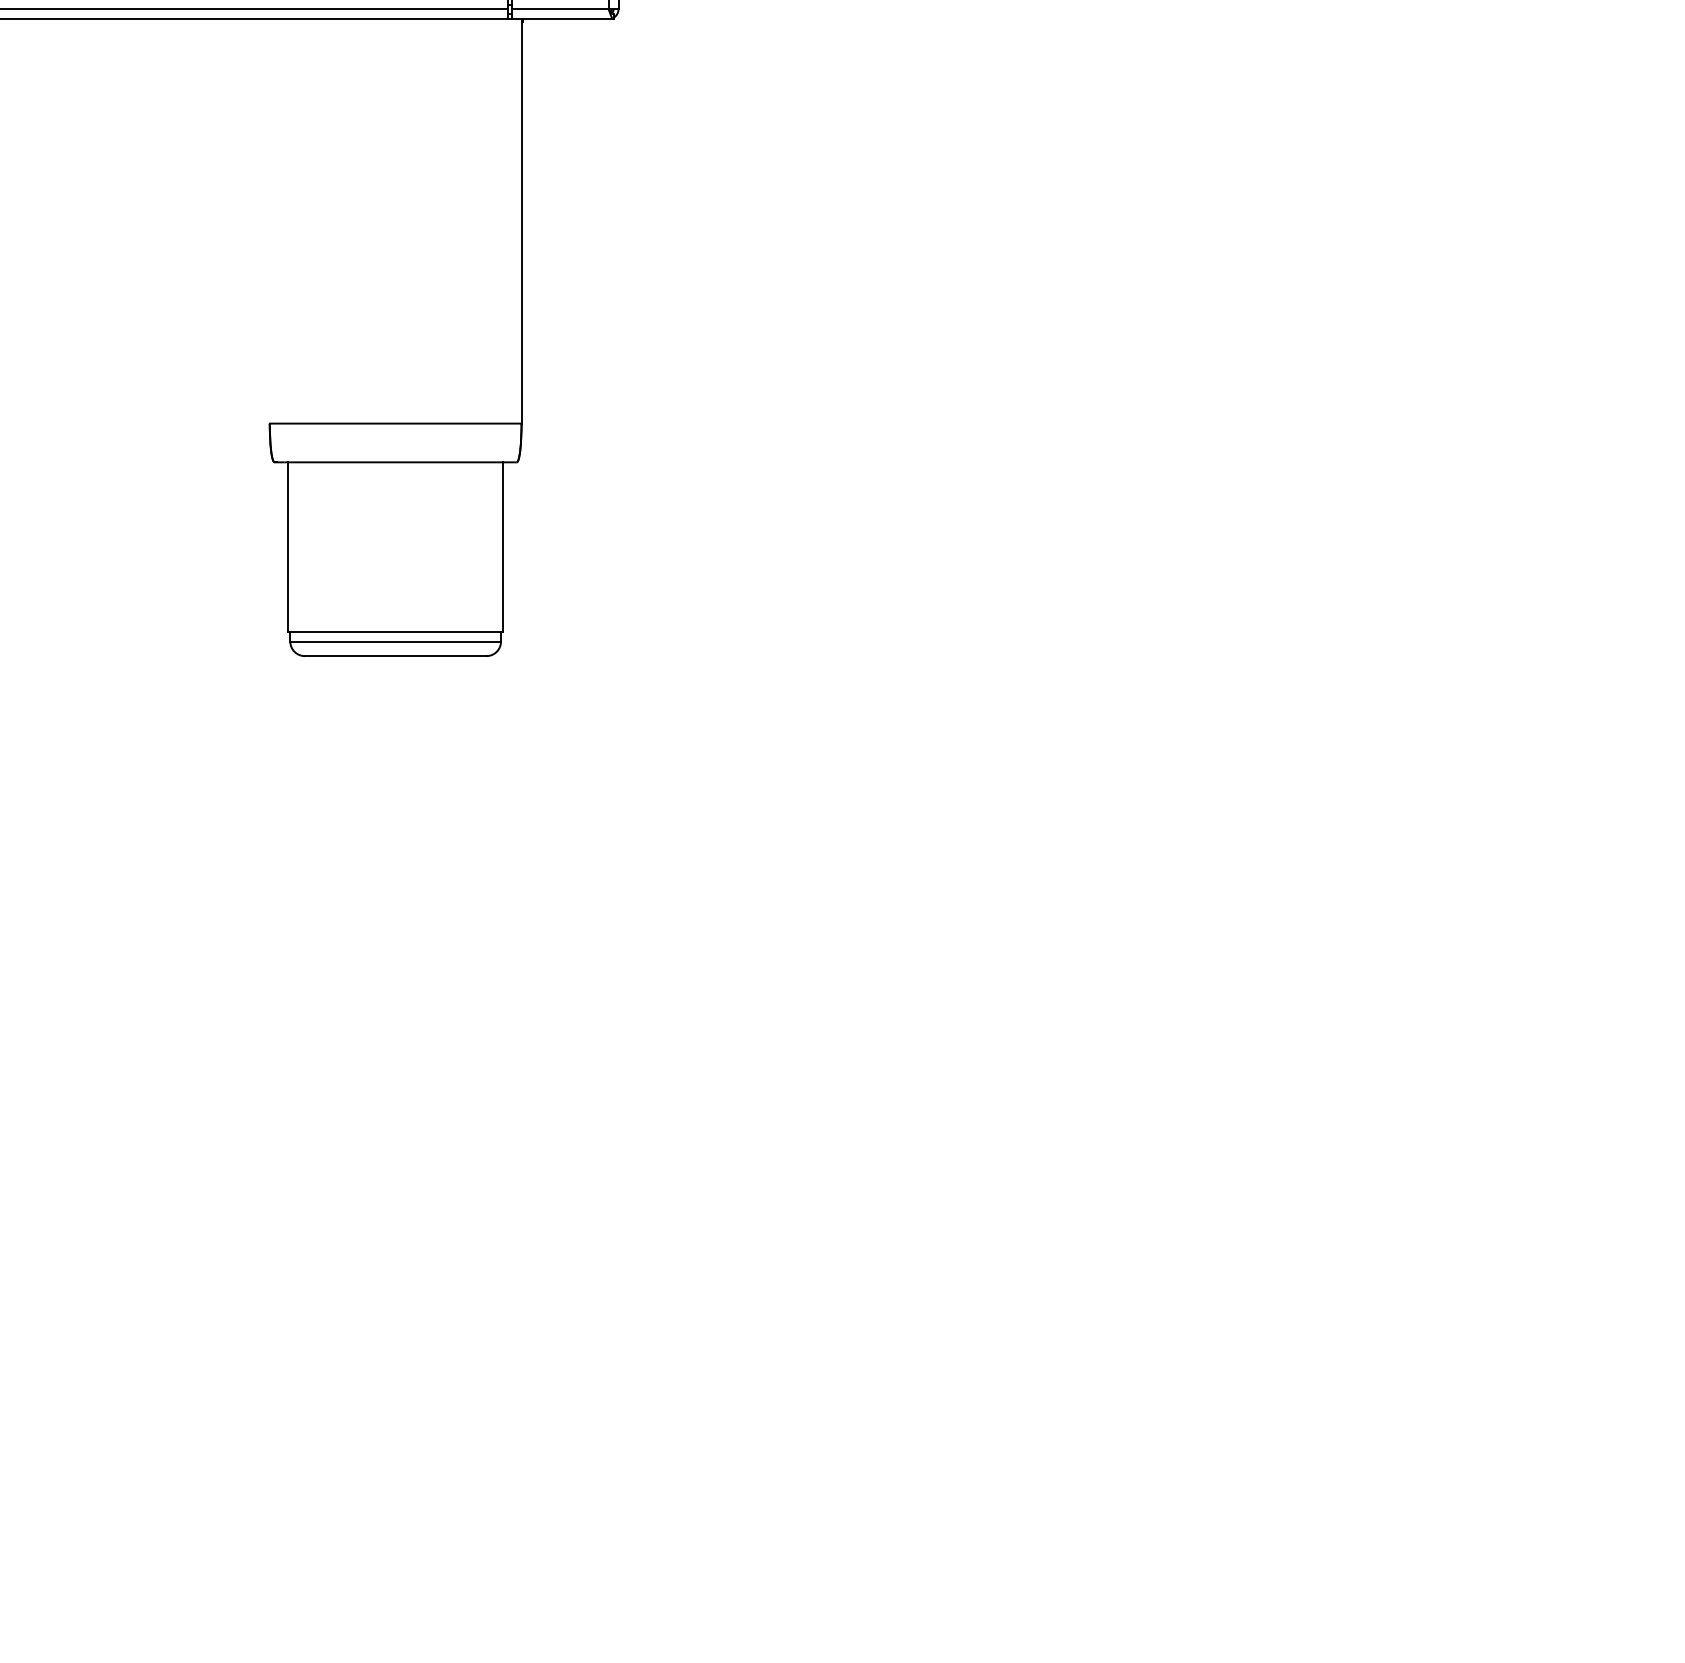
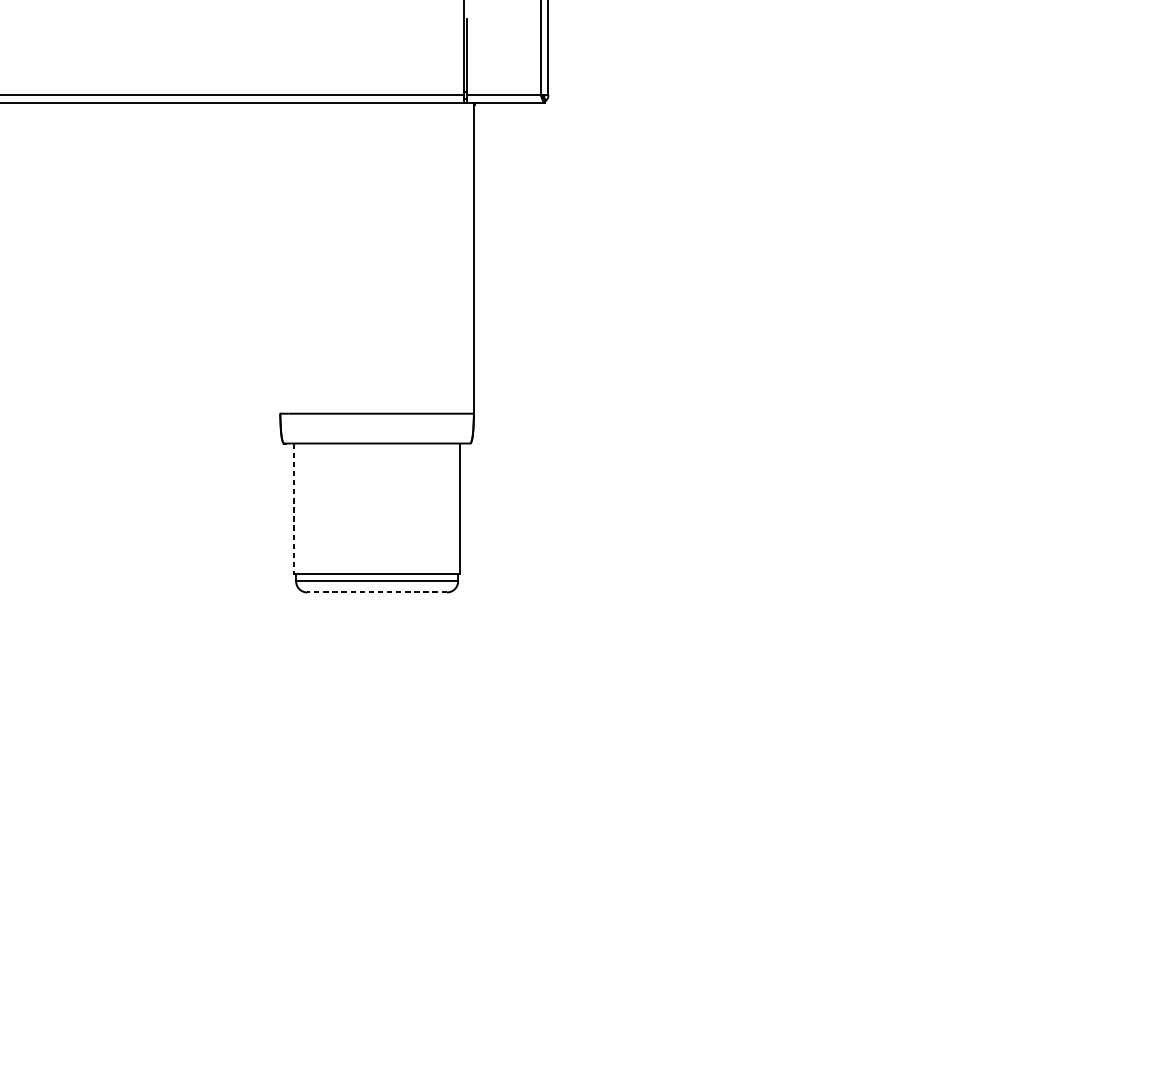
line: (287, 547) -> (293, 508), solid -> dashed
line: (395, 656) -> (376, 592), solid -> dashed

